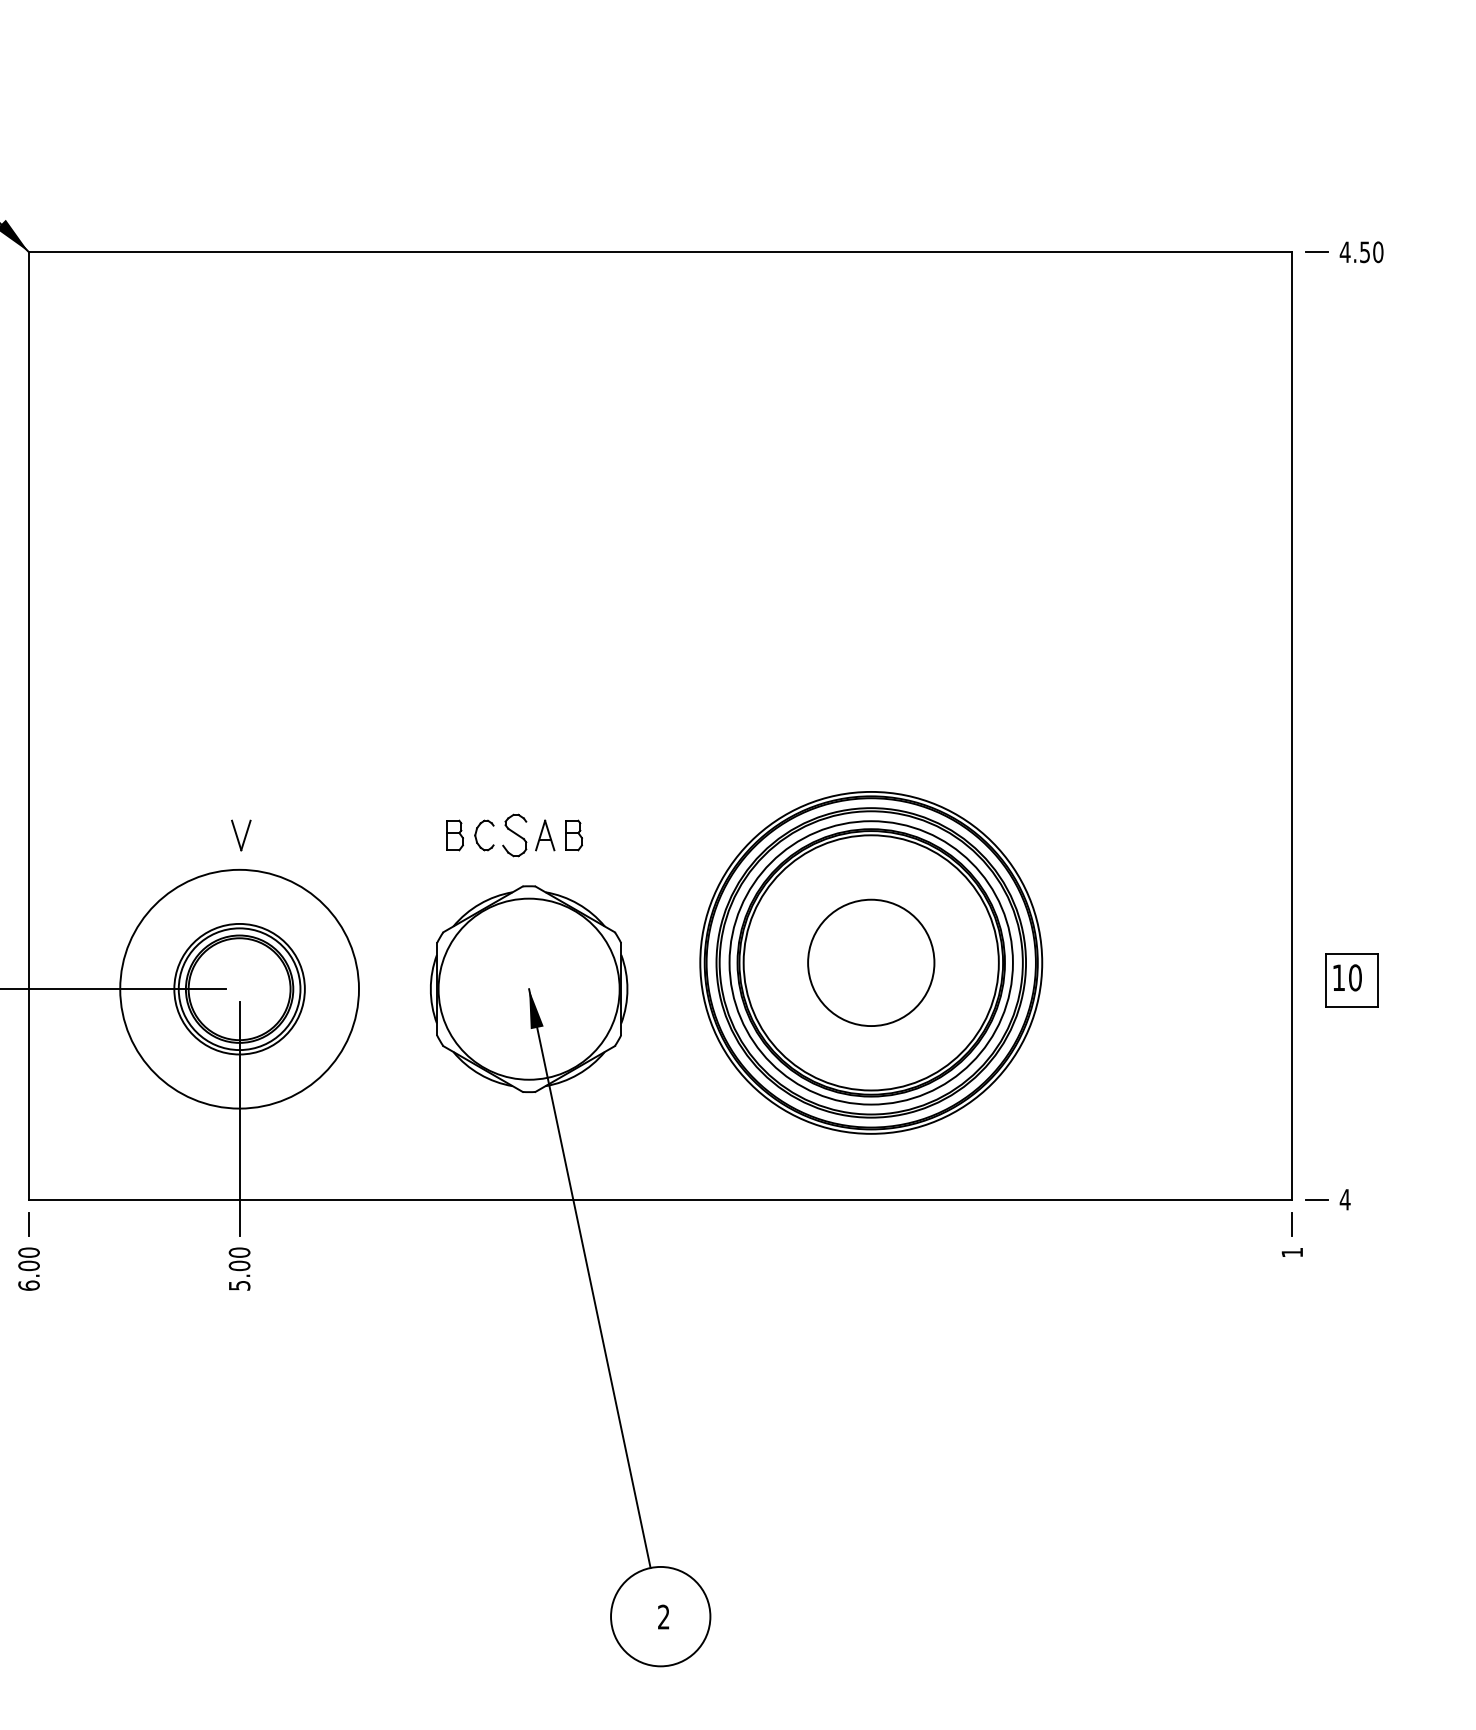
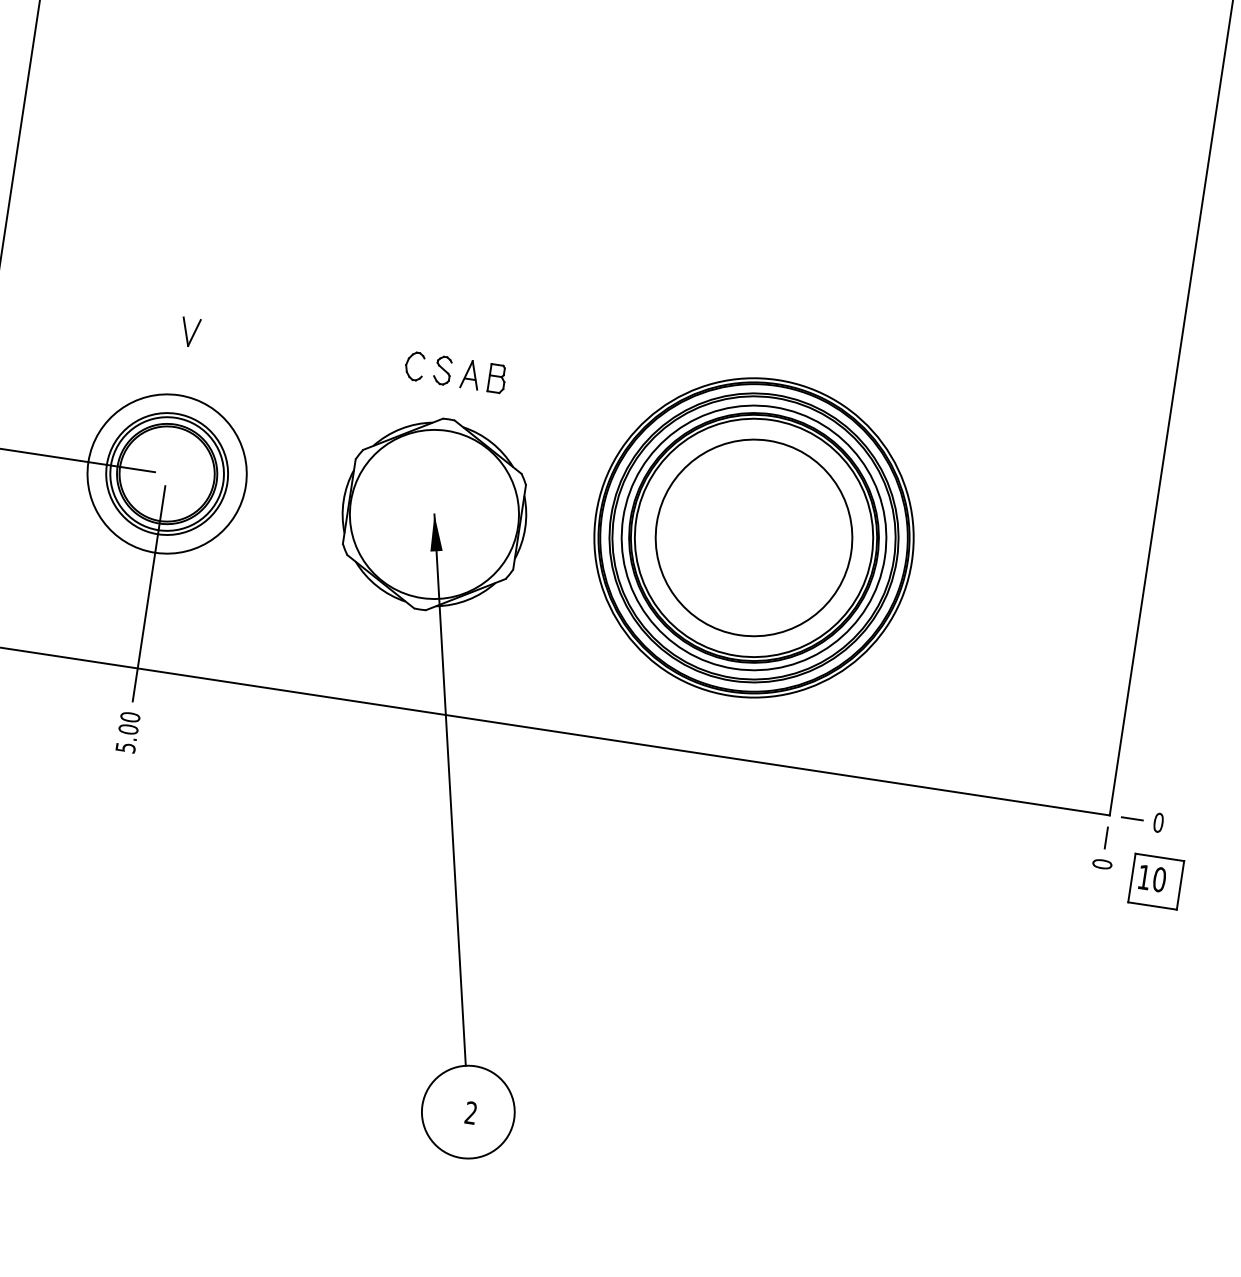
part: (454, 835) -> (387, 362), removed
part: (514, 835) -> (442, 370), size x0.71
circle: (870, 962) -> (753, 537), size x1.67
part: (1351, 980) -> (1155, 881), moved
circle: (239, 988) -> (167, 473), size x0.71
text: (1344, 1199) -> (1157, 822), 4 -> 0
text: (1292, 1252) -> (1102, 864), 1 -> 0

